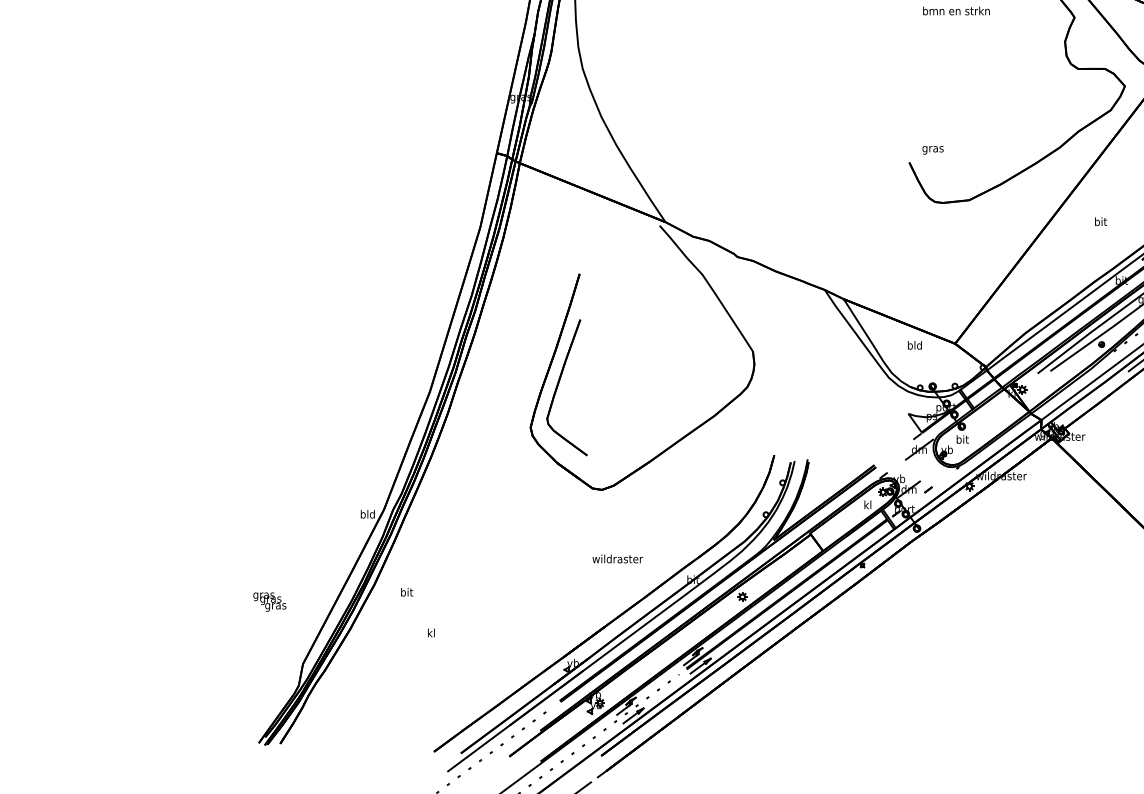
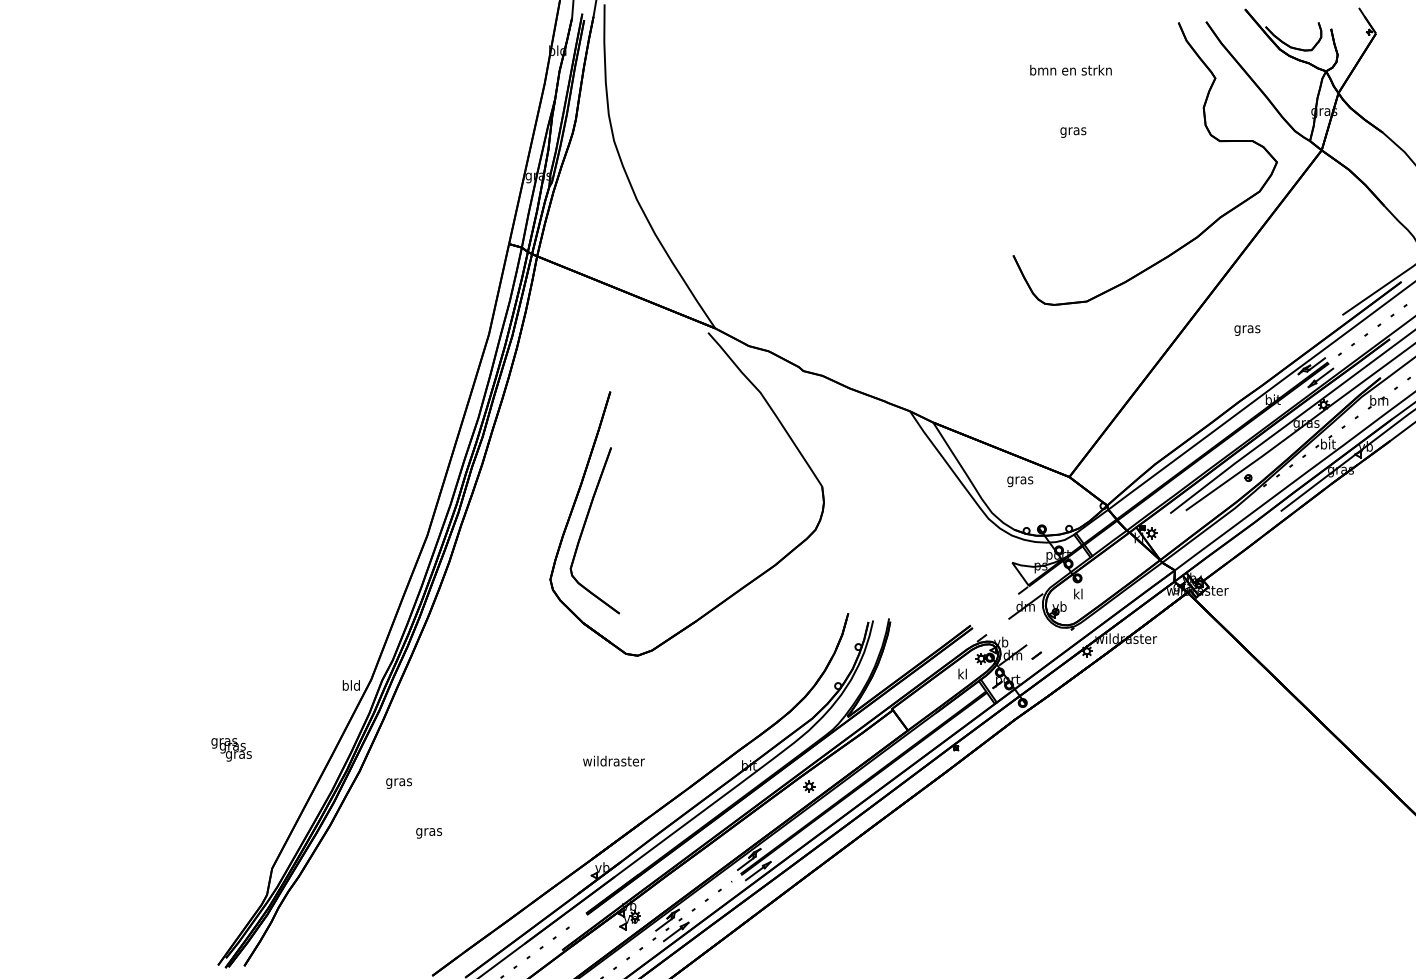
text: (933, 150) -> (1073, 132), moved
text: (1100, 222) -> (1247, 328), bit -> gras
text: (915, 346) -> (1020, 480), bld -> gras
text: (962, 439) -> (1078, 593), bit -> kl
text: (617, 558) -> (613, 760), moved
text: (407, 592) -> (399, 781), bit -> gras
text: (269, 601) -> (231, 749), moved
text: (431, 633) -> (429, 831), kl -> gras

